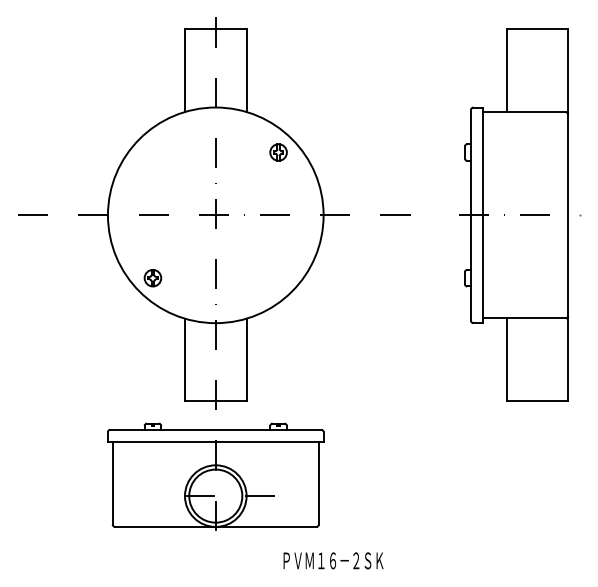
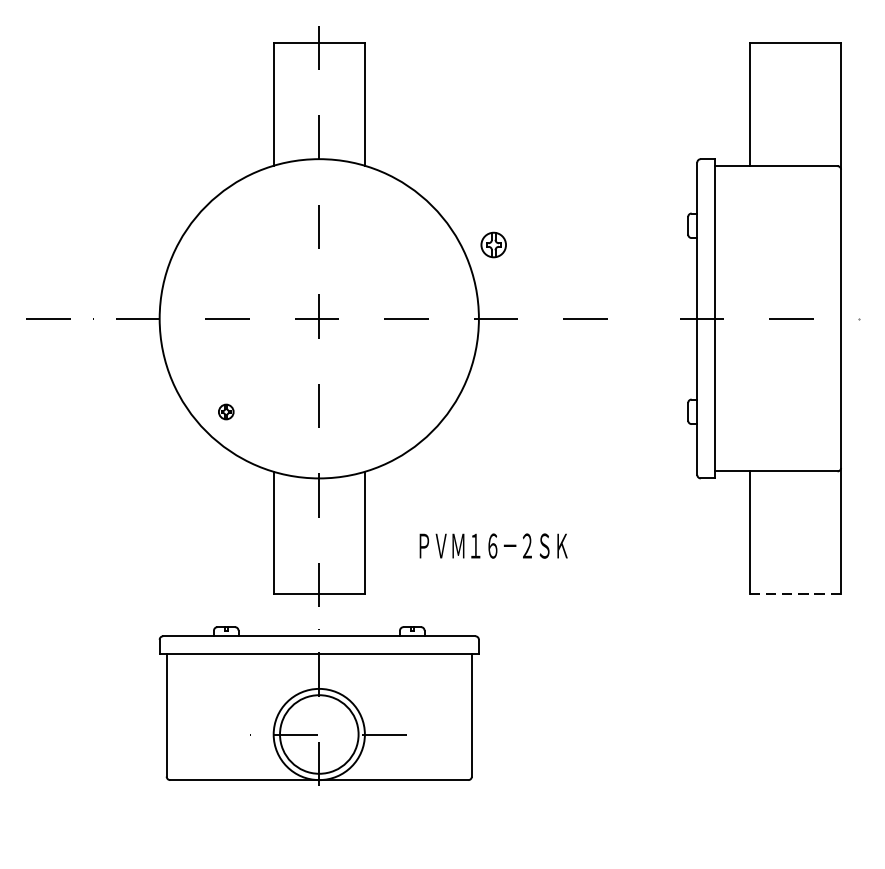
part: (278, 152) -> (493, 244), moved
part: (152, 278) -> (225, 412), size x0.6
line: (537, 401) -> (795, 594), solid -> dashed
text: (333, 560) -> (493, 545), moved

